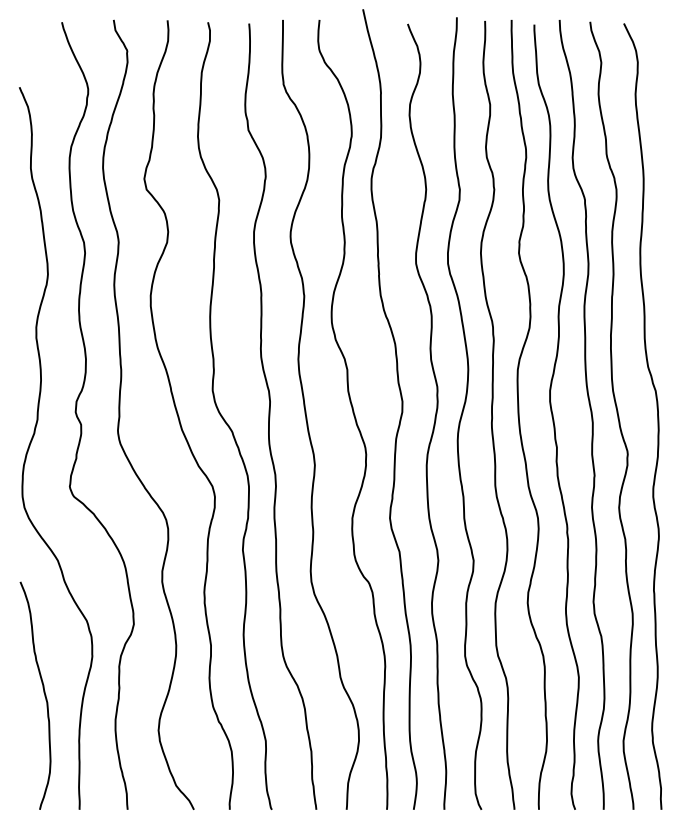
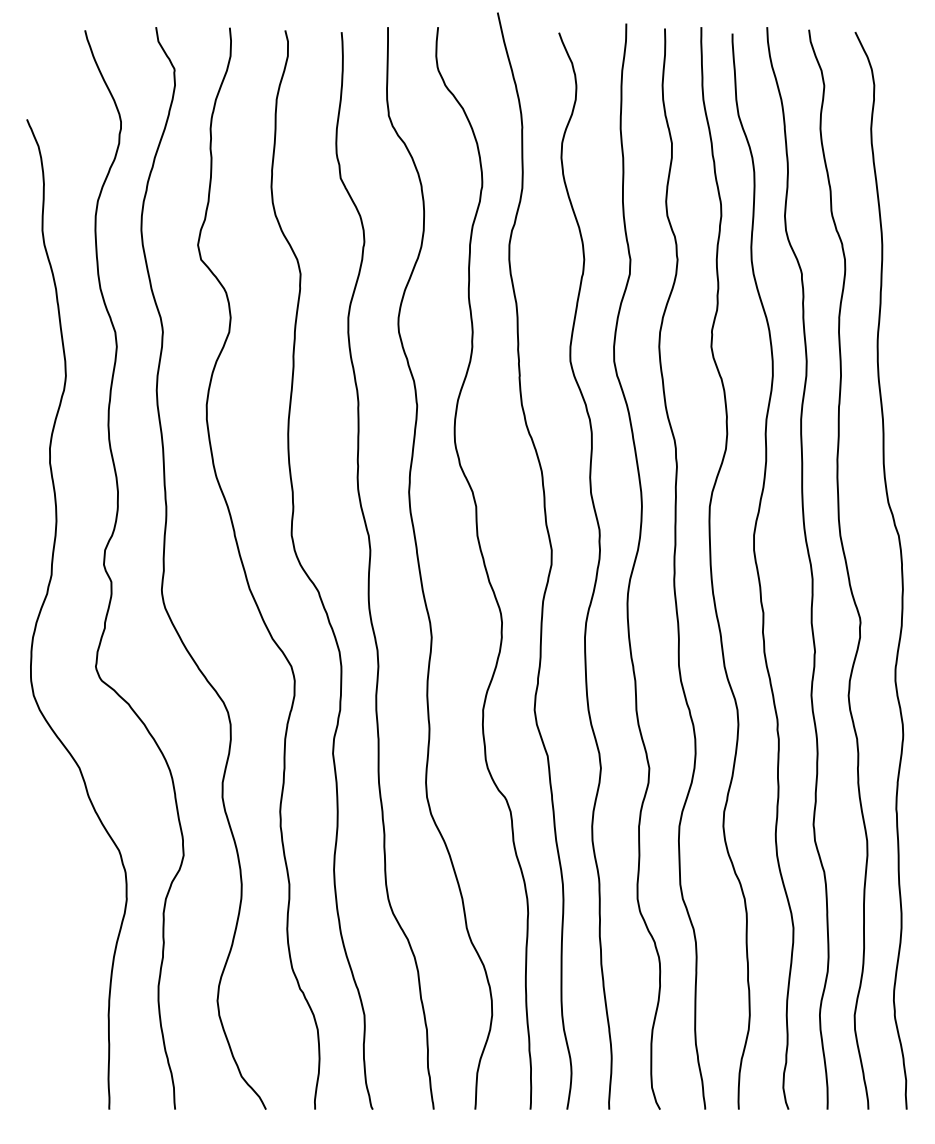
curve: (44, 693) -> (60, 950), removed

